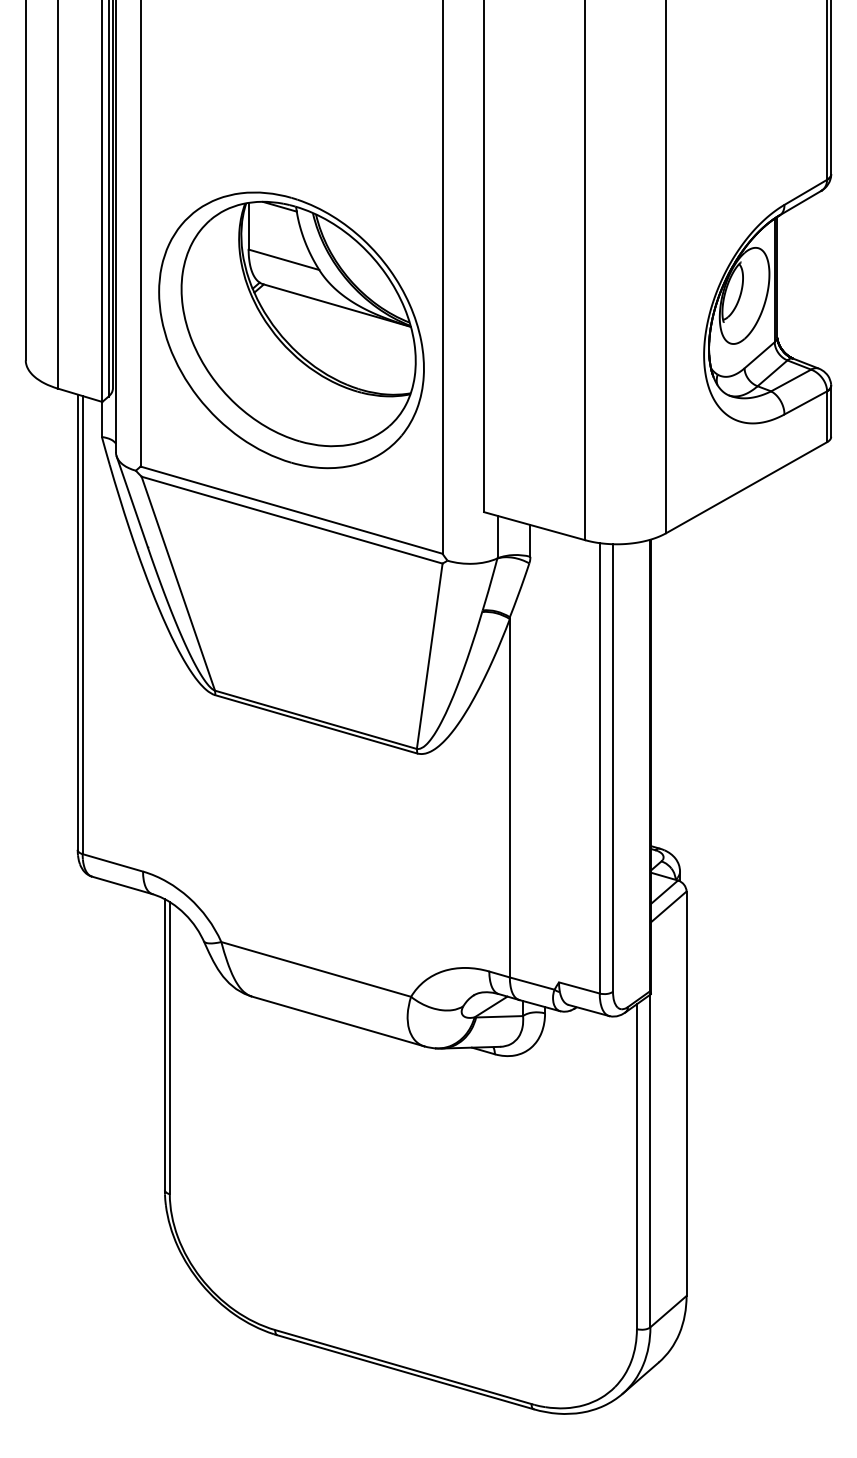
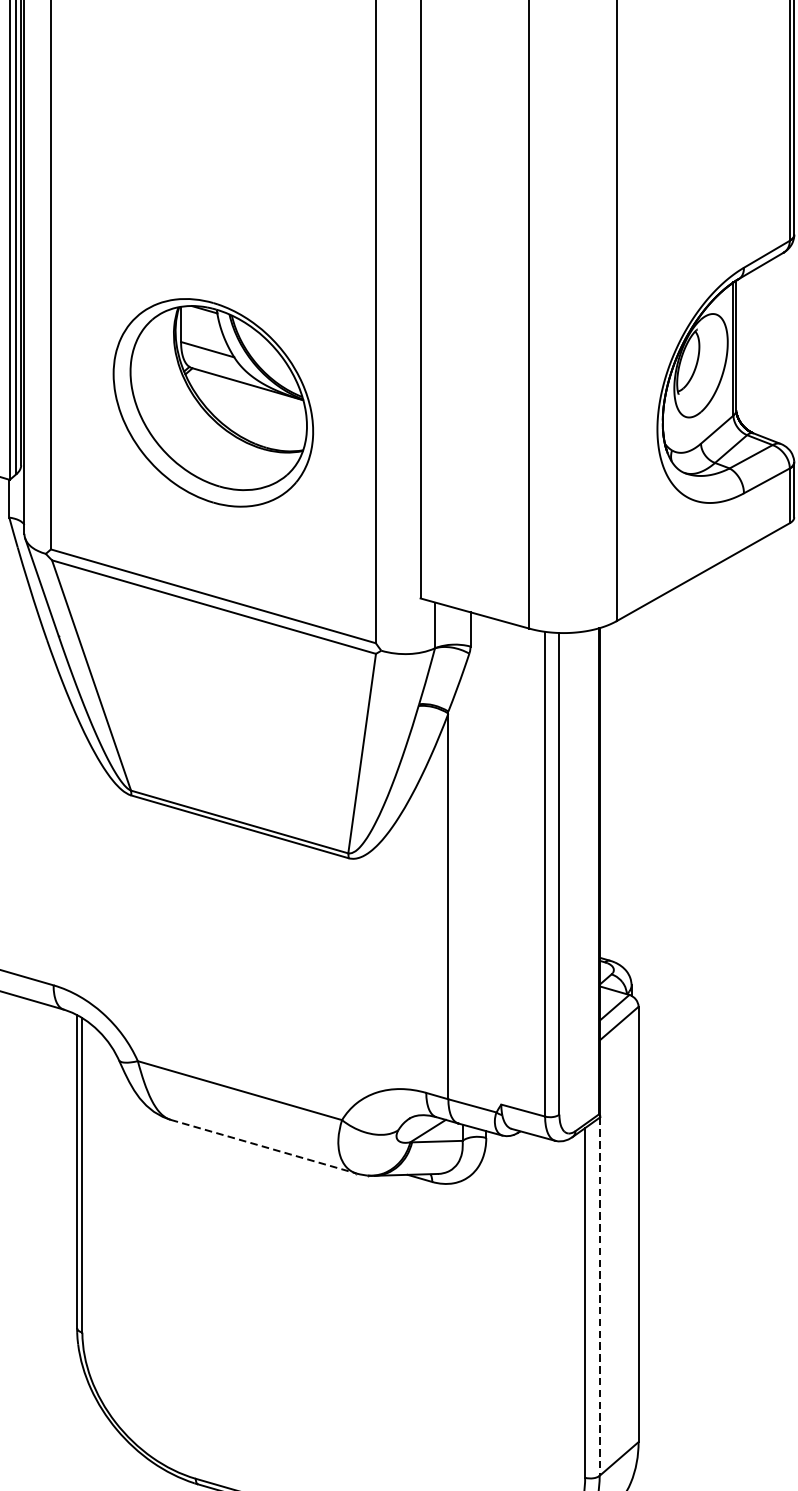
part: (291, 330) -> (213, 402), size x0.7
line: (338, 1021) -> (263, 1146), solid -> dashed
line: (650, 1161) -> (599, 1297), solid -> dashed

